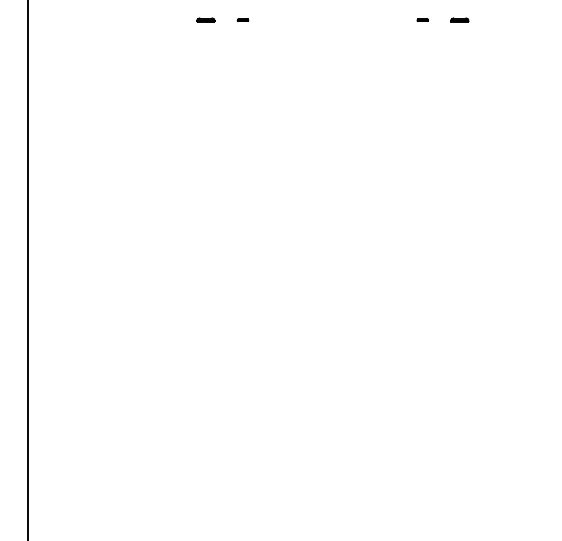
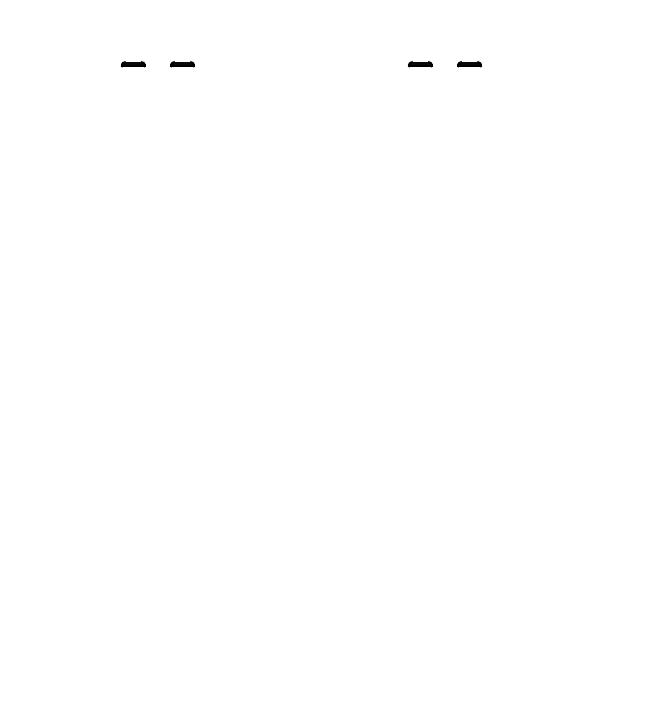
part: (242, 19) -> (181, 63), size x1.67
part: (422, 19) -> (420, 63), size x1.67

